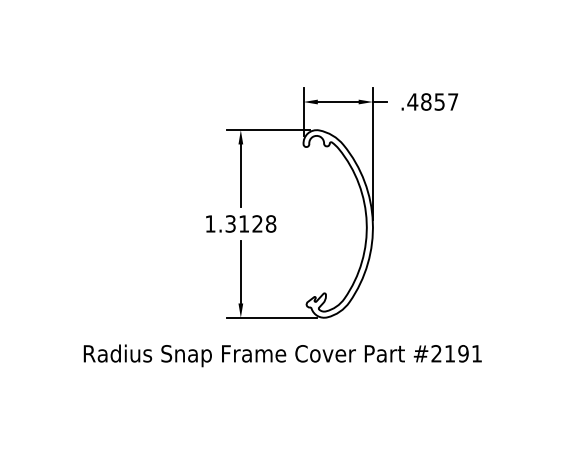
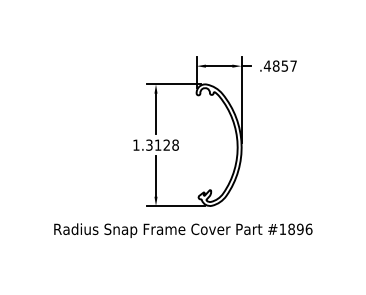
text: (456, 354) -> (295, 229), #2191 -> #1896

